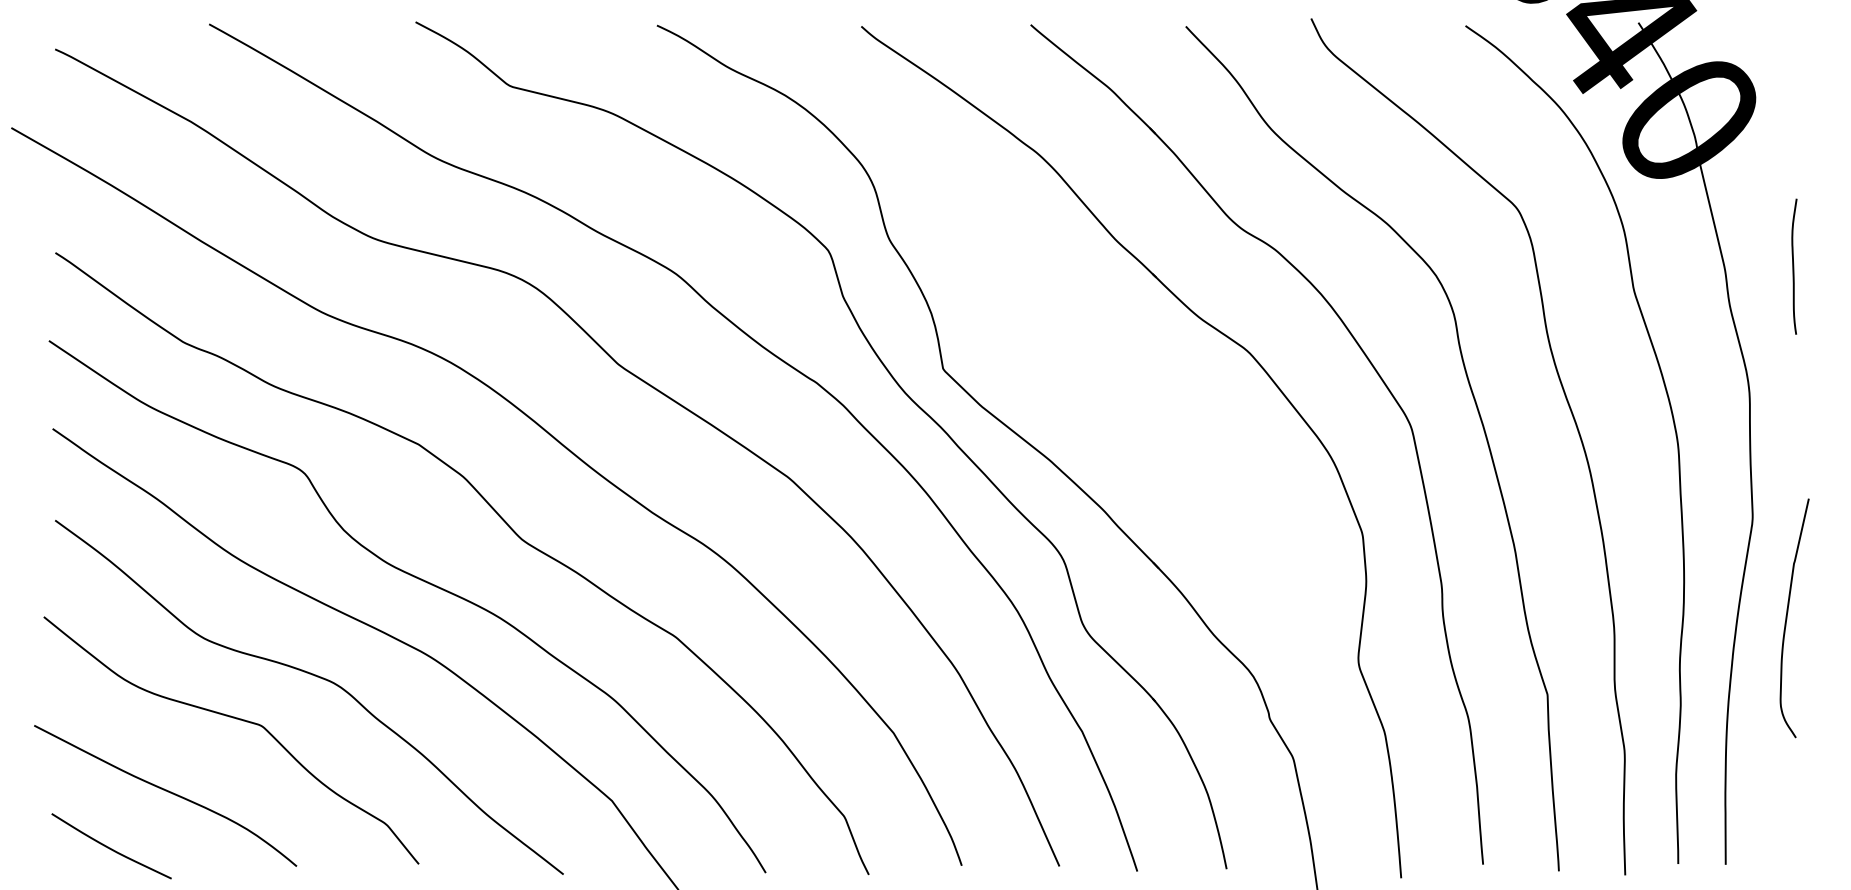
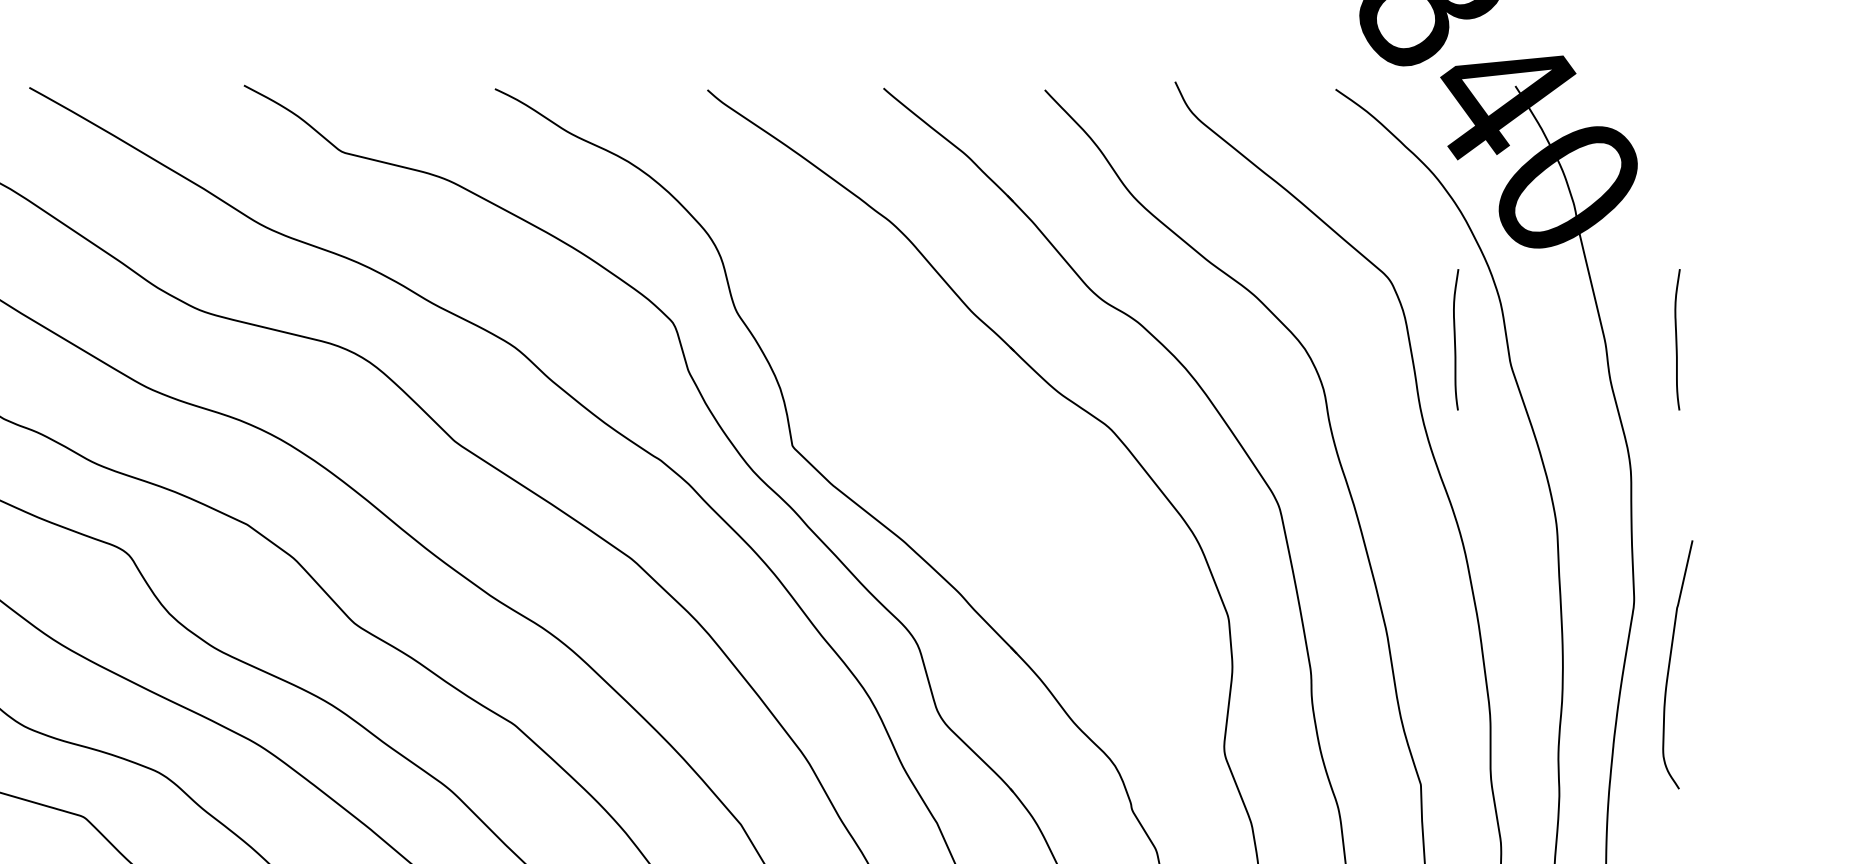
curve: (1581, 266) -> (1456, 339), added
curve: (1787, 618) -> (1670, 664), moved

